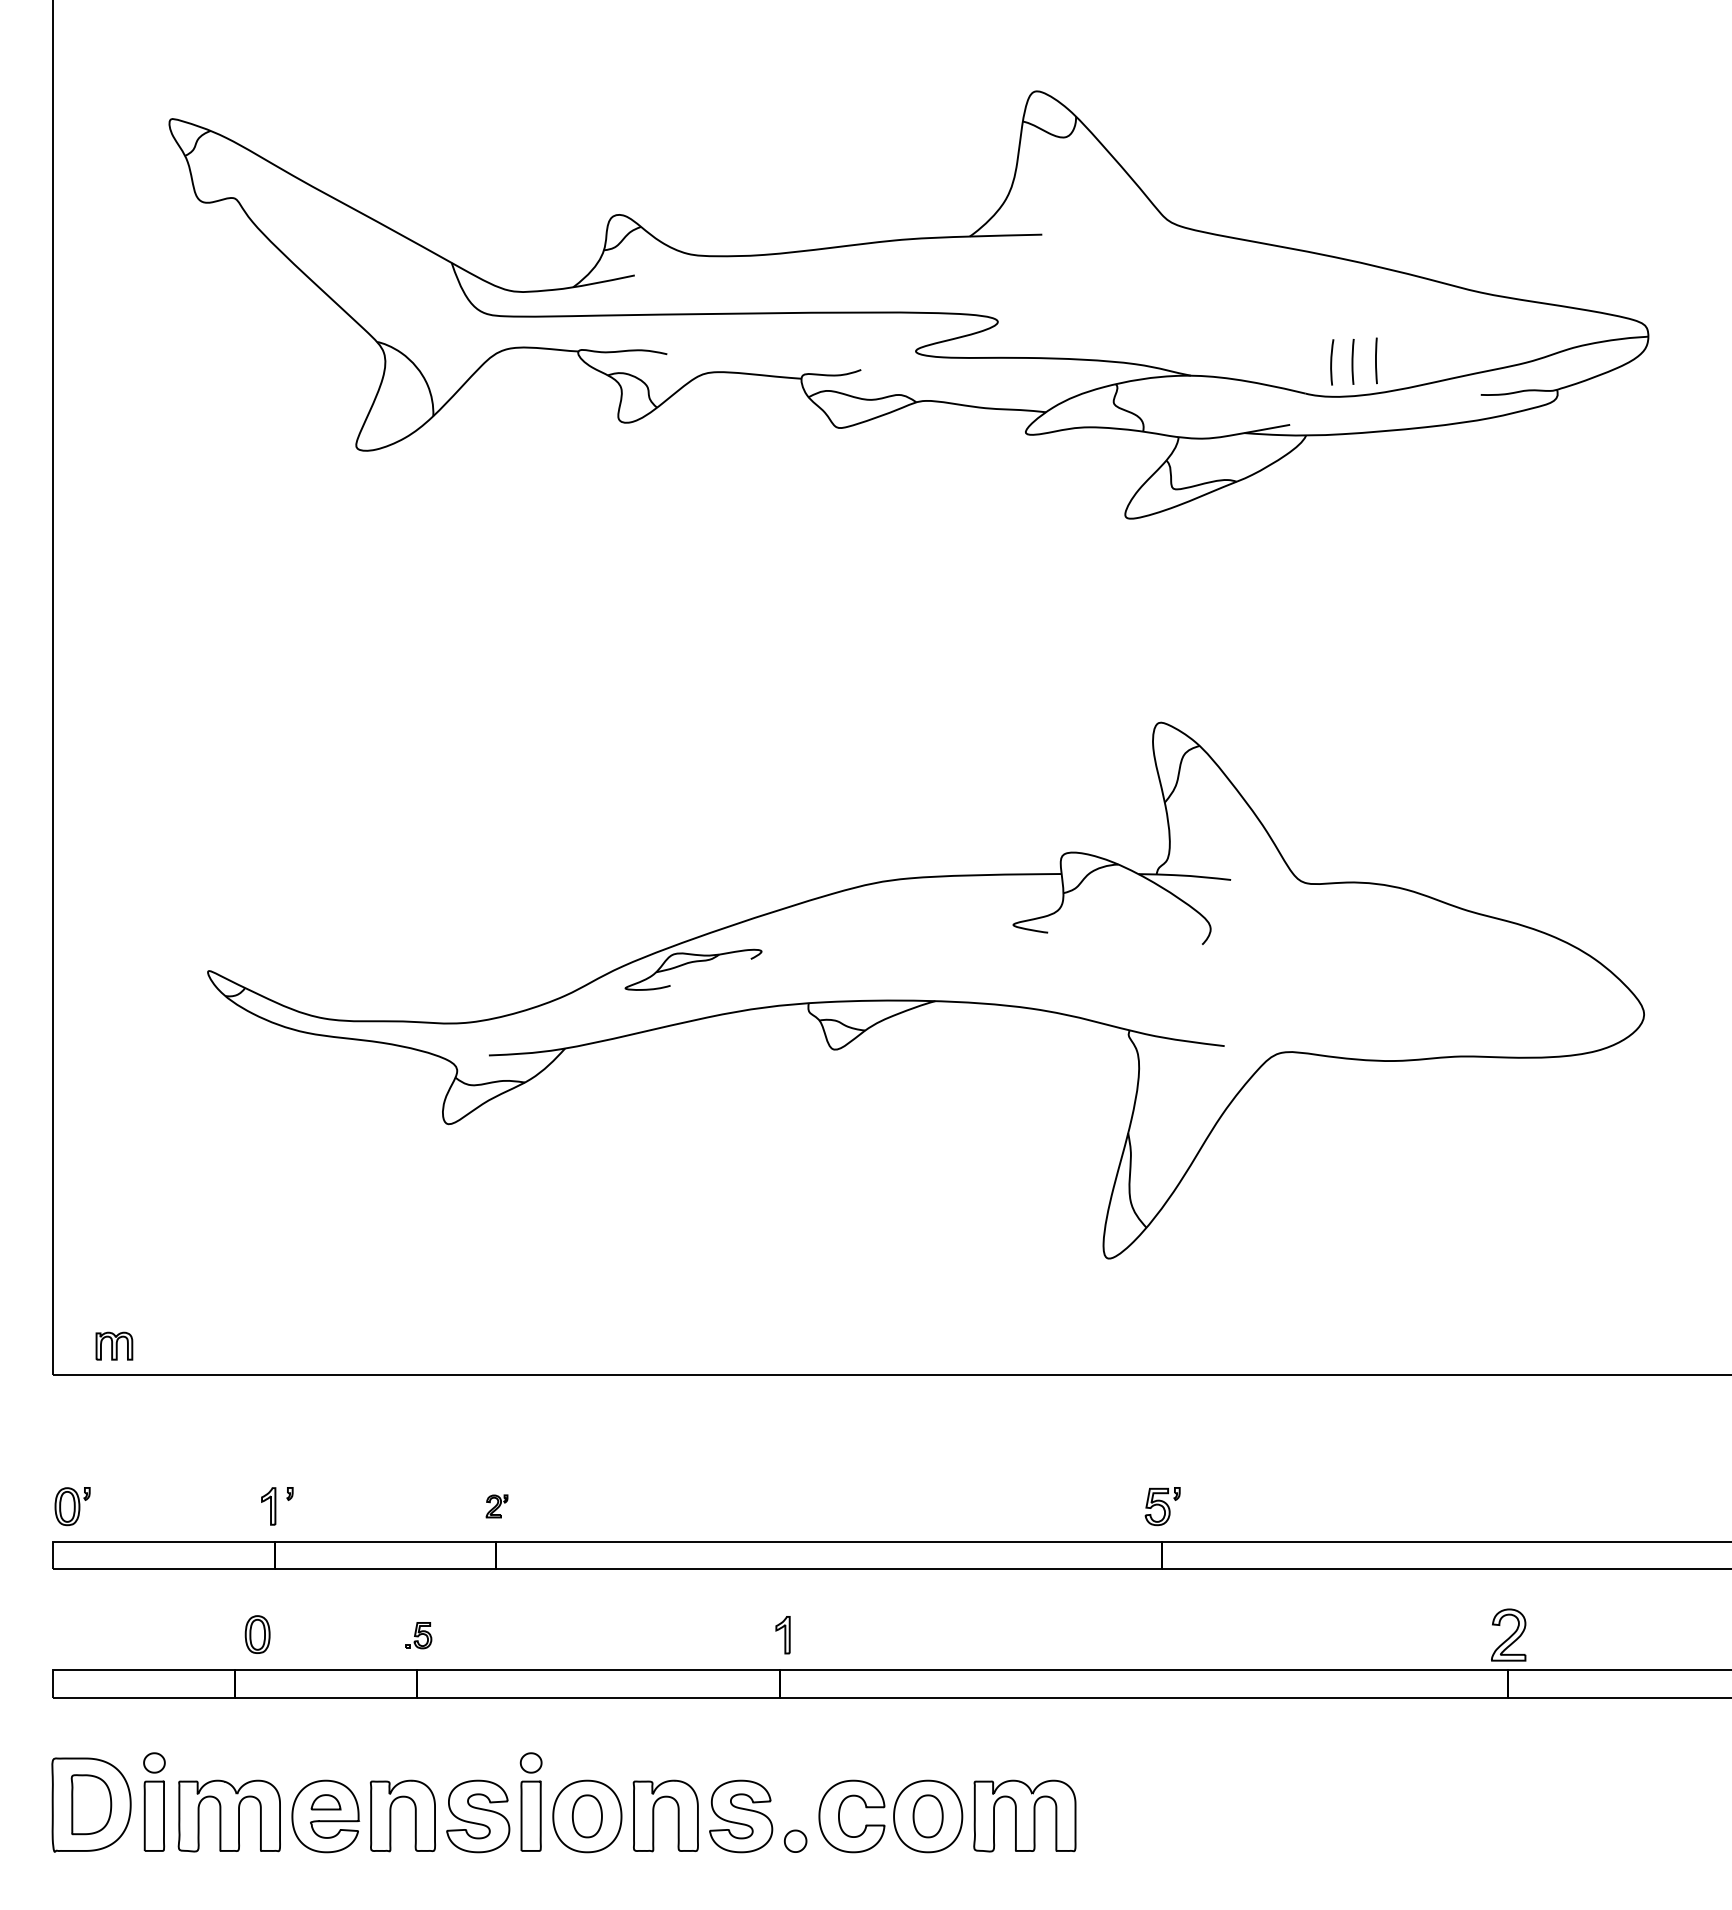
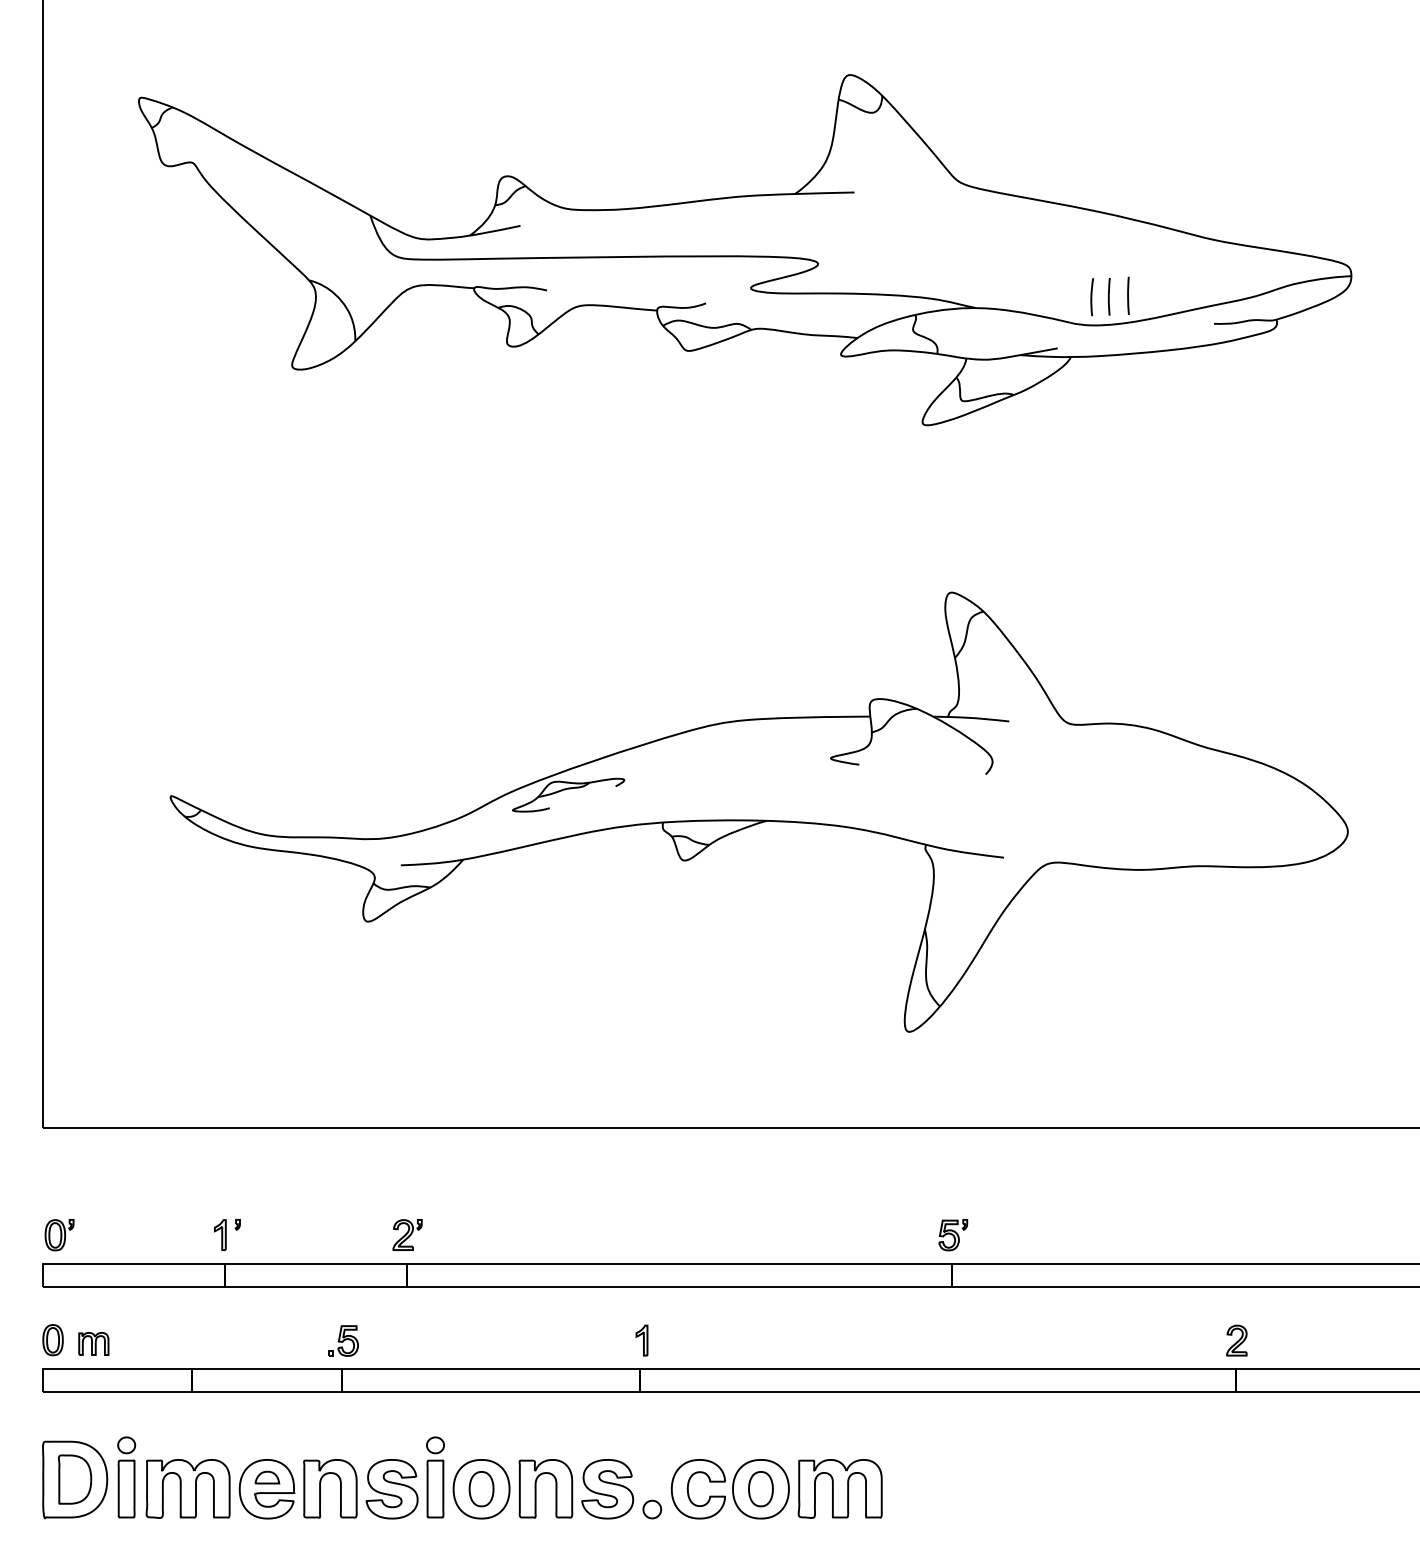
part: (114, 1345) -> (93, 1343), moved
part: (496, 1506) -> (407, 1235), size x1.67
part: (257, 1634) -> (52, 1340), moved
part: (418, 1635) -> (343, 1340), size x1.43
part: (1508, 1635) -> (1236, 1340), size x0.71

